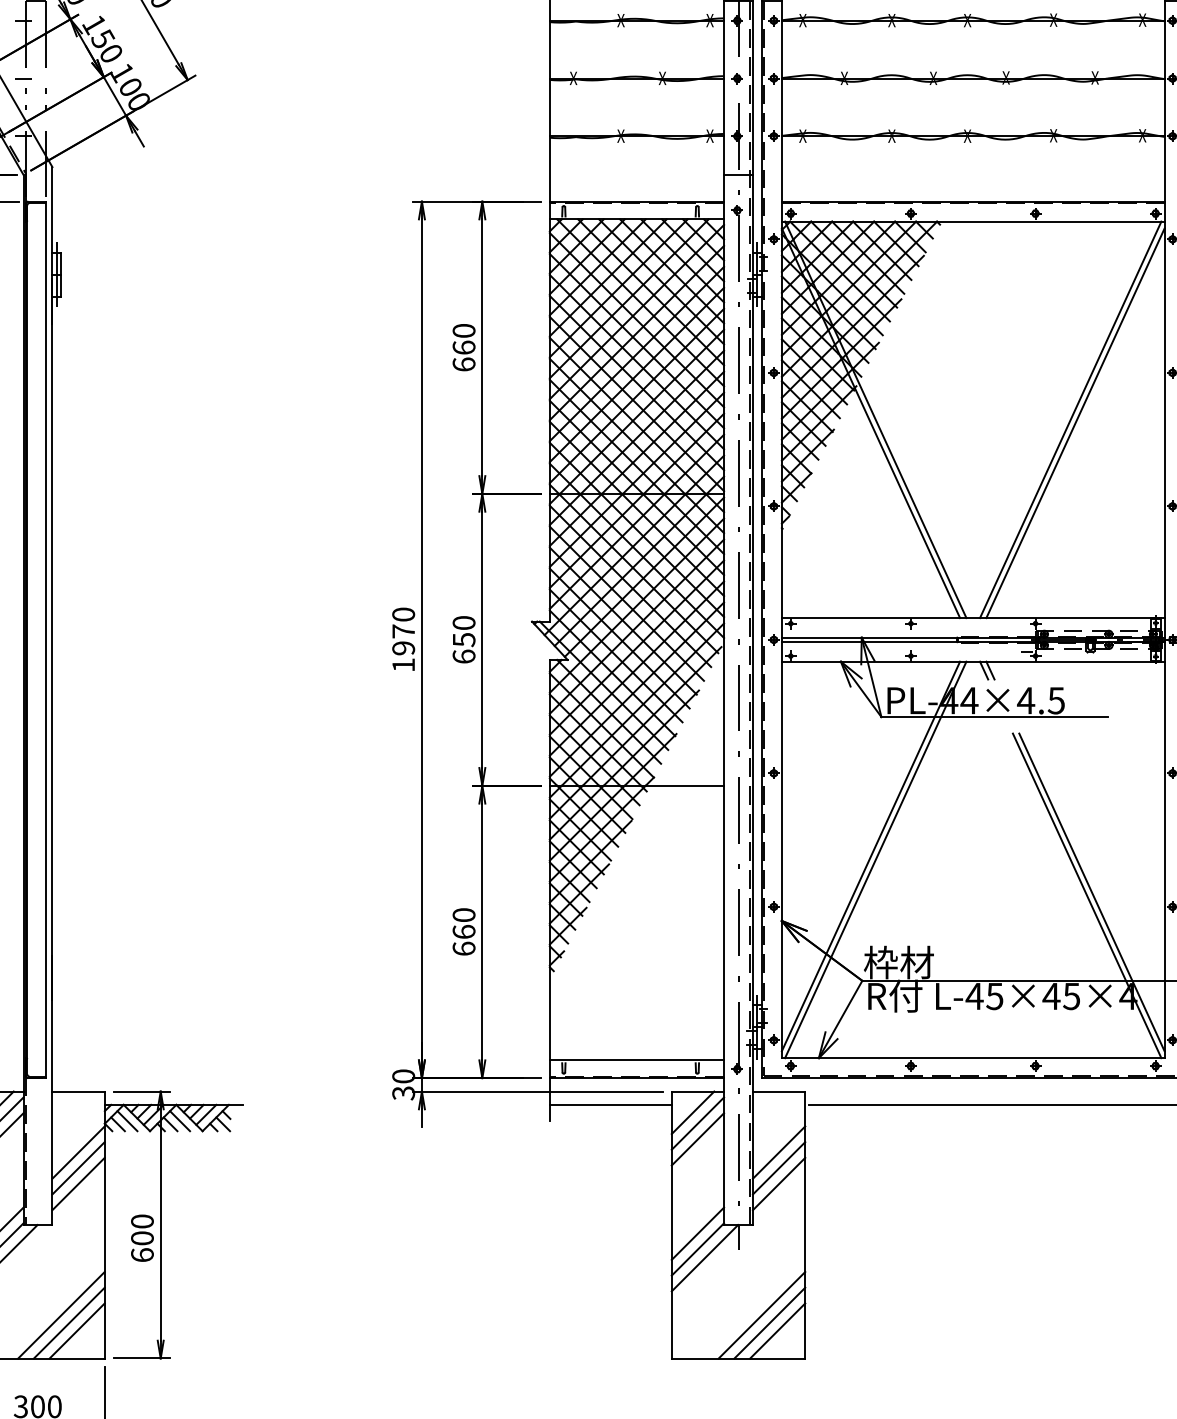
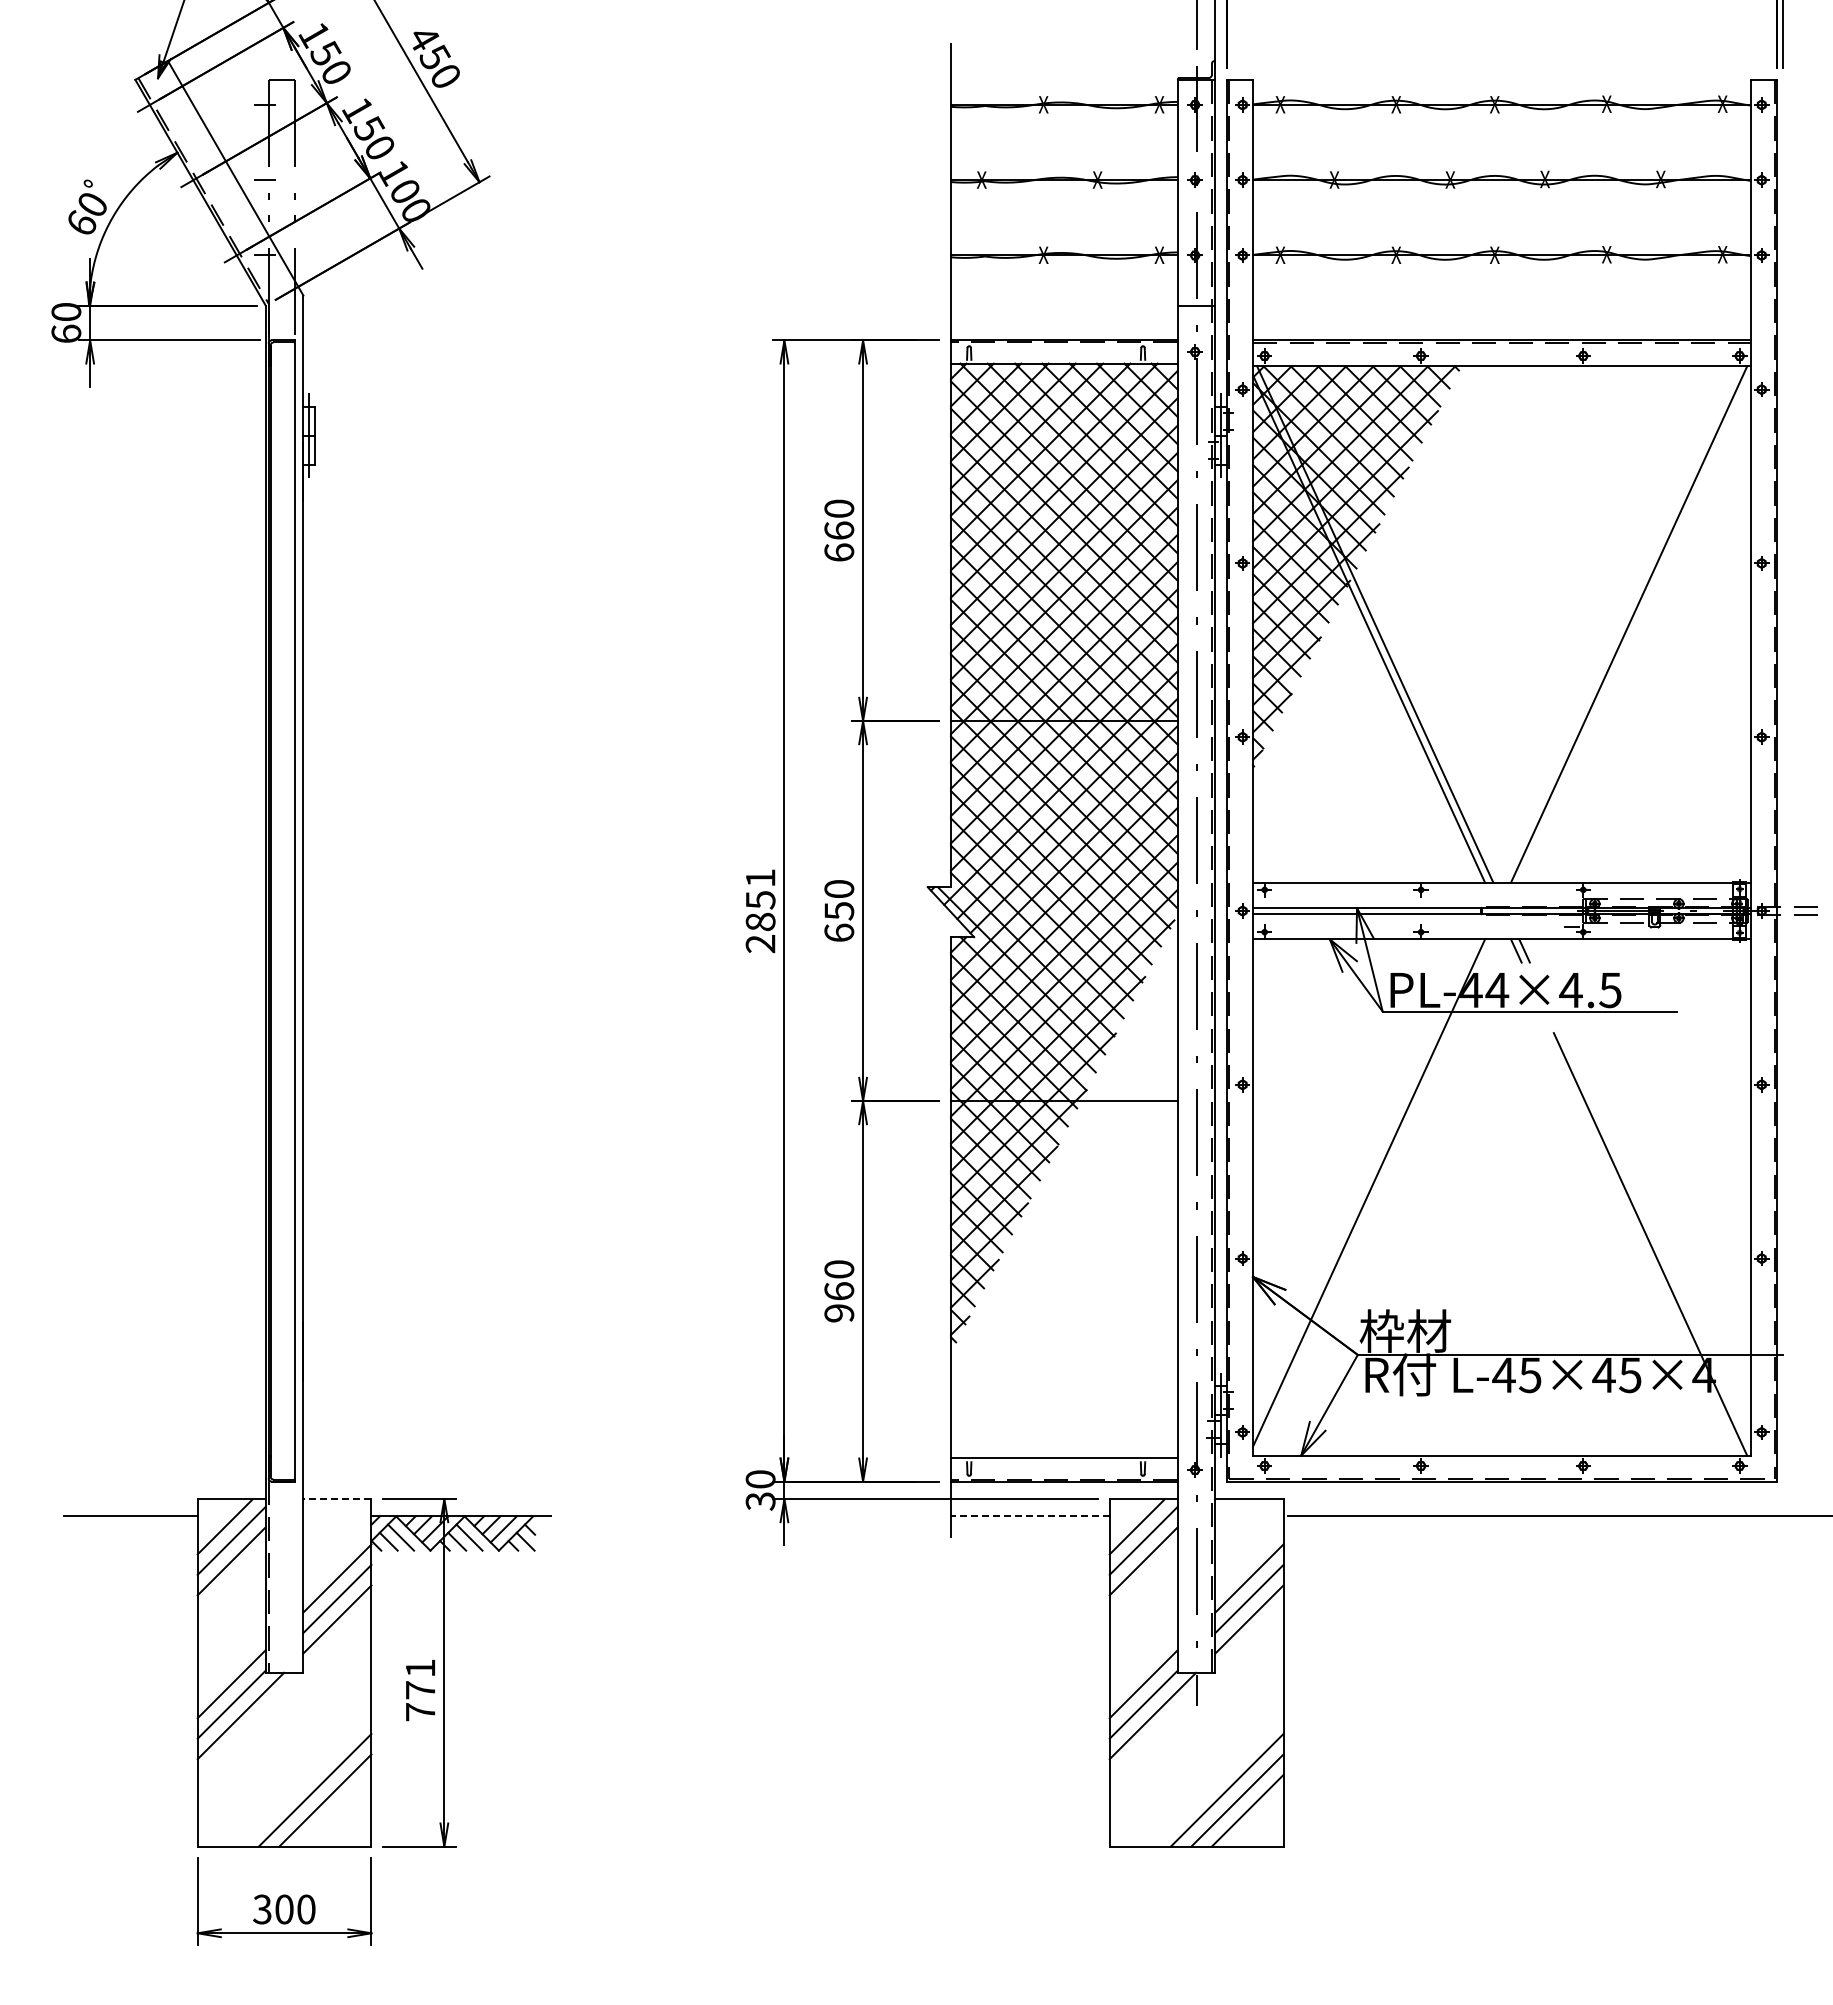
line: (1075, 422) -> (1635, 628), removed
text: (403, 640) -> (760, 911), 1970 -> 2851
line: (875, 859) -> (1375, 1197), removed
line: (1091, 892) -> (1656, 1239), removed
text: (464, 949) -> (839, 1313), 660 -> 960
line: (77, 1091) -> (336, 1499), solid -> dashed
line: (610, 1104) -> (1029, 1516), solid -> dashed
text: (142, 1238) -> (420, 1690), 600 -> 771
line: (77, 1330) -> (335, 1810), removed

